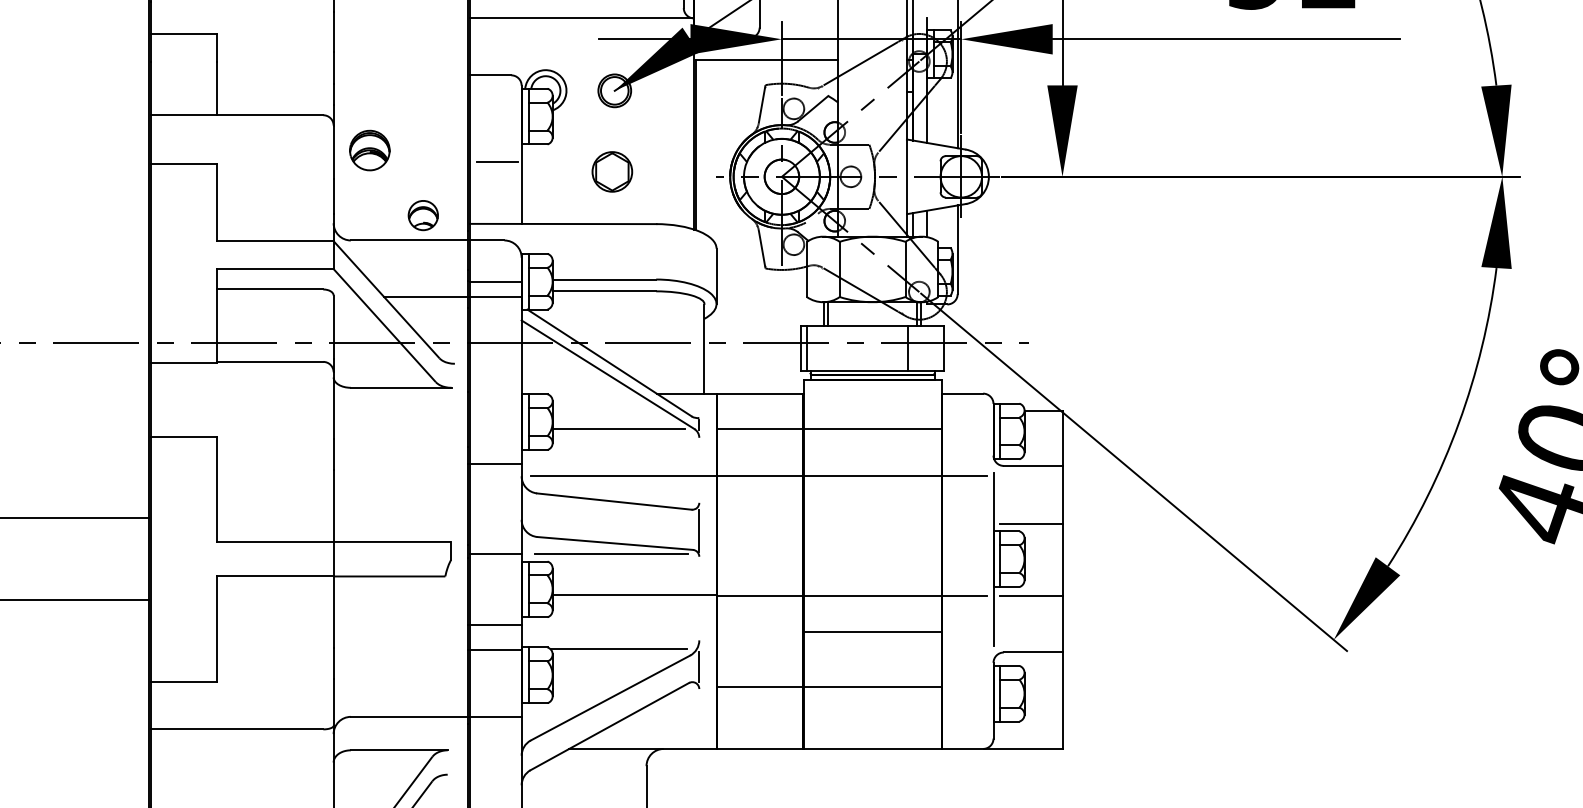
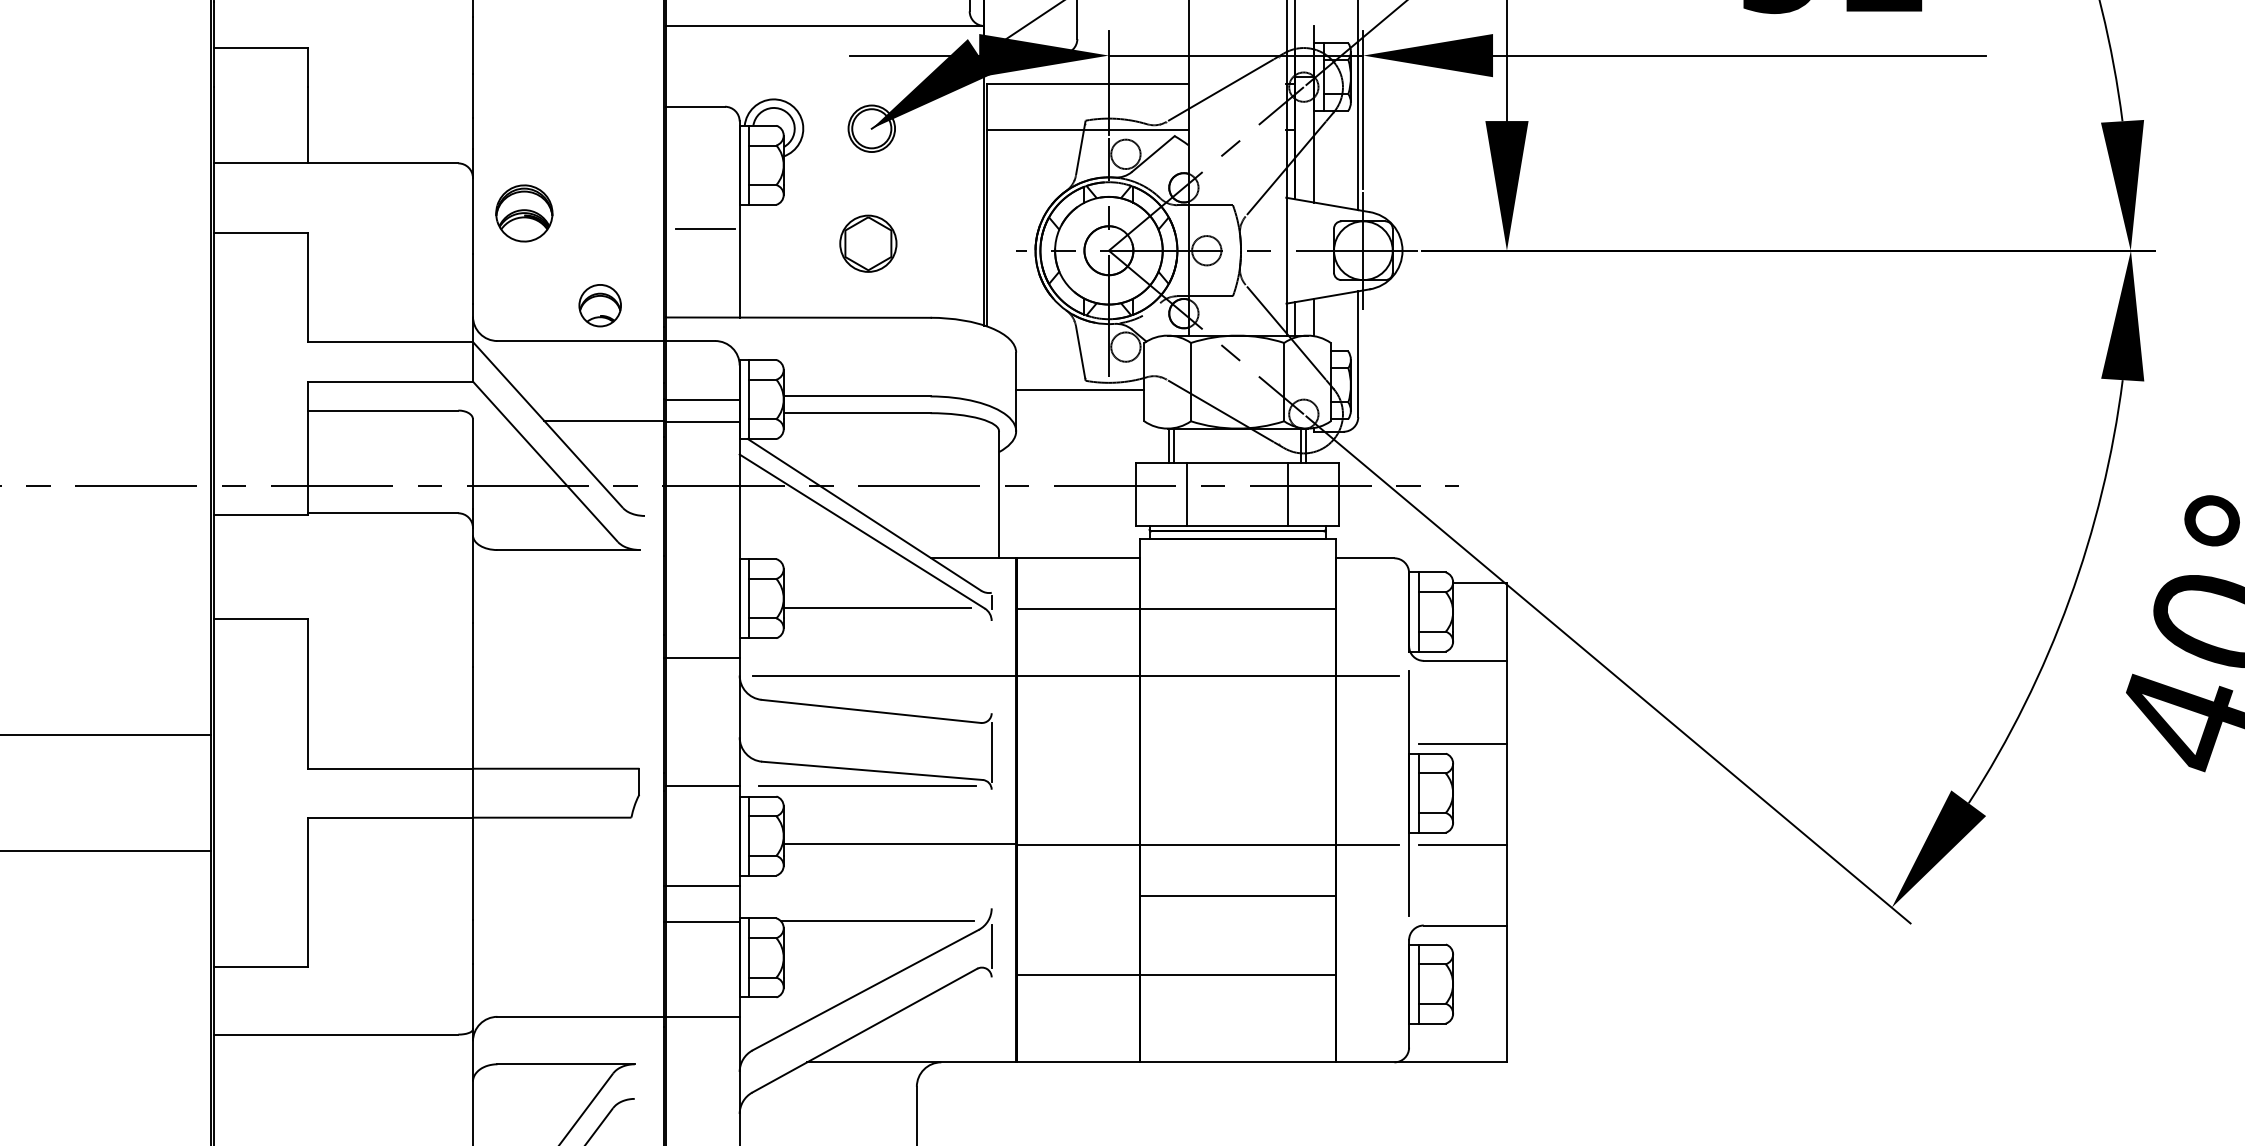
line: (766, 92) -> (1087, 130), added
line: (761, 274) -> (1080, 389), added
line: (807, 348) -> (1186, 494), moved

